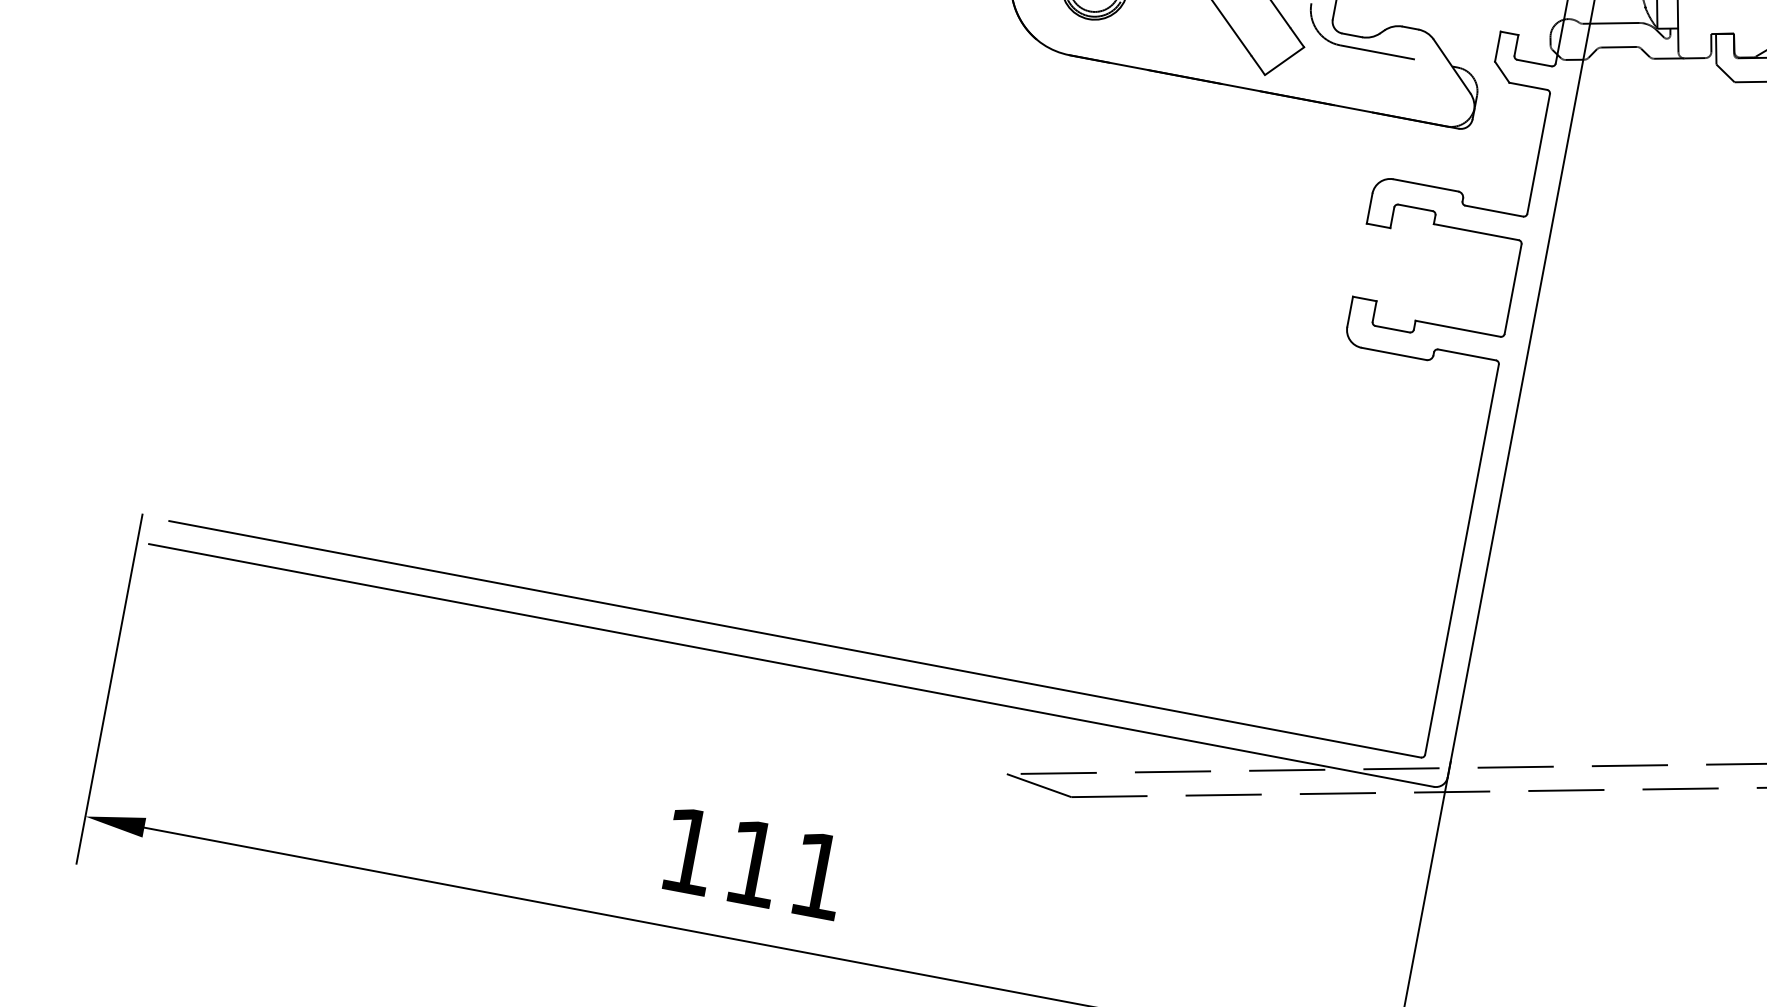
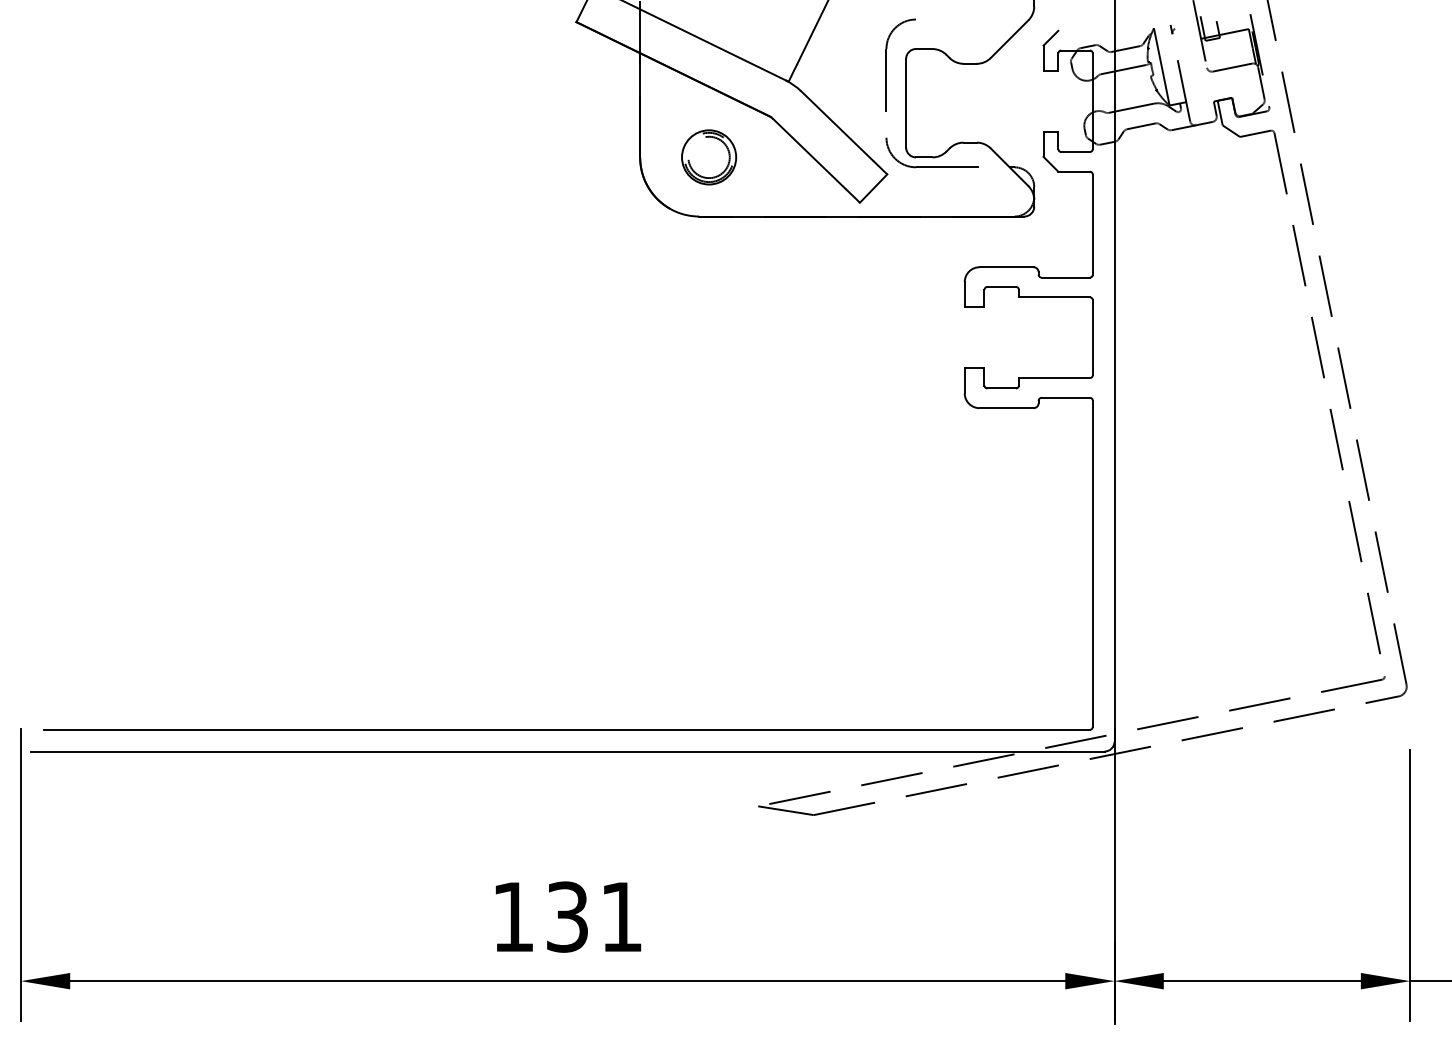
text: (753, 862) -> (567, 916), 111 -> 131

